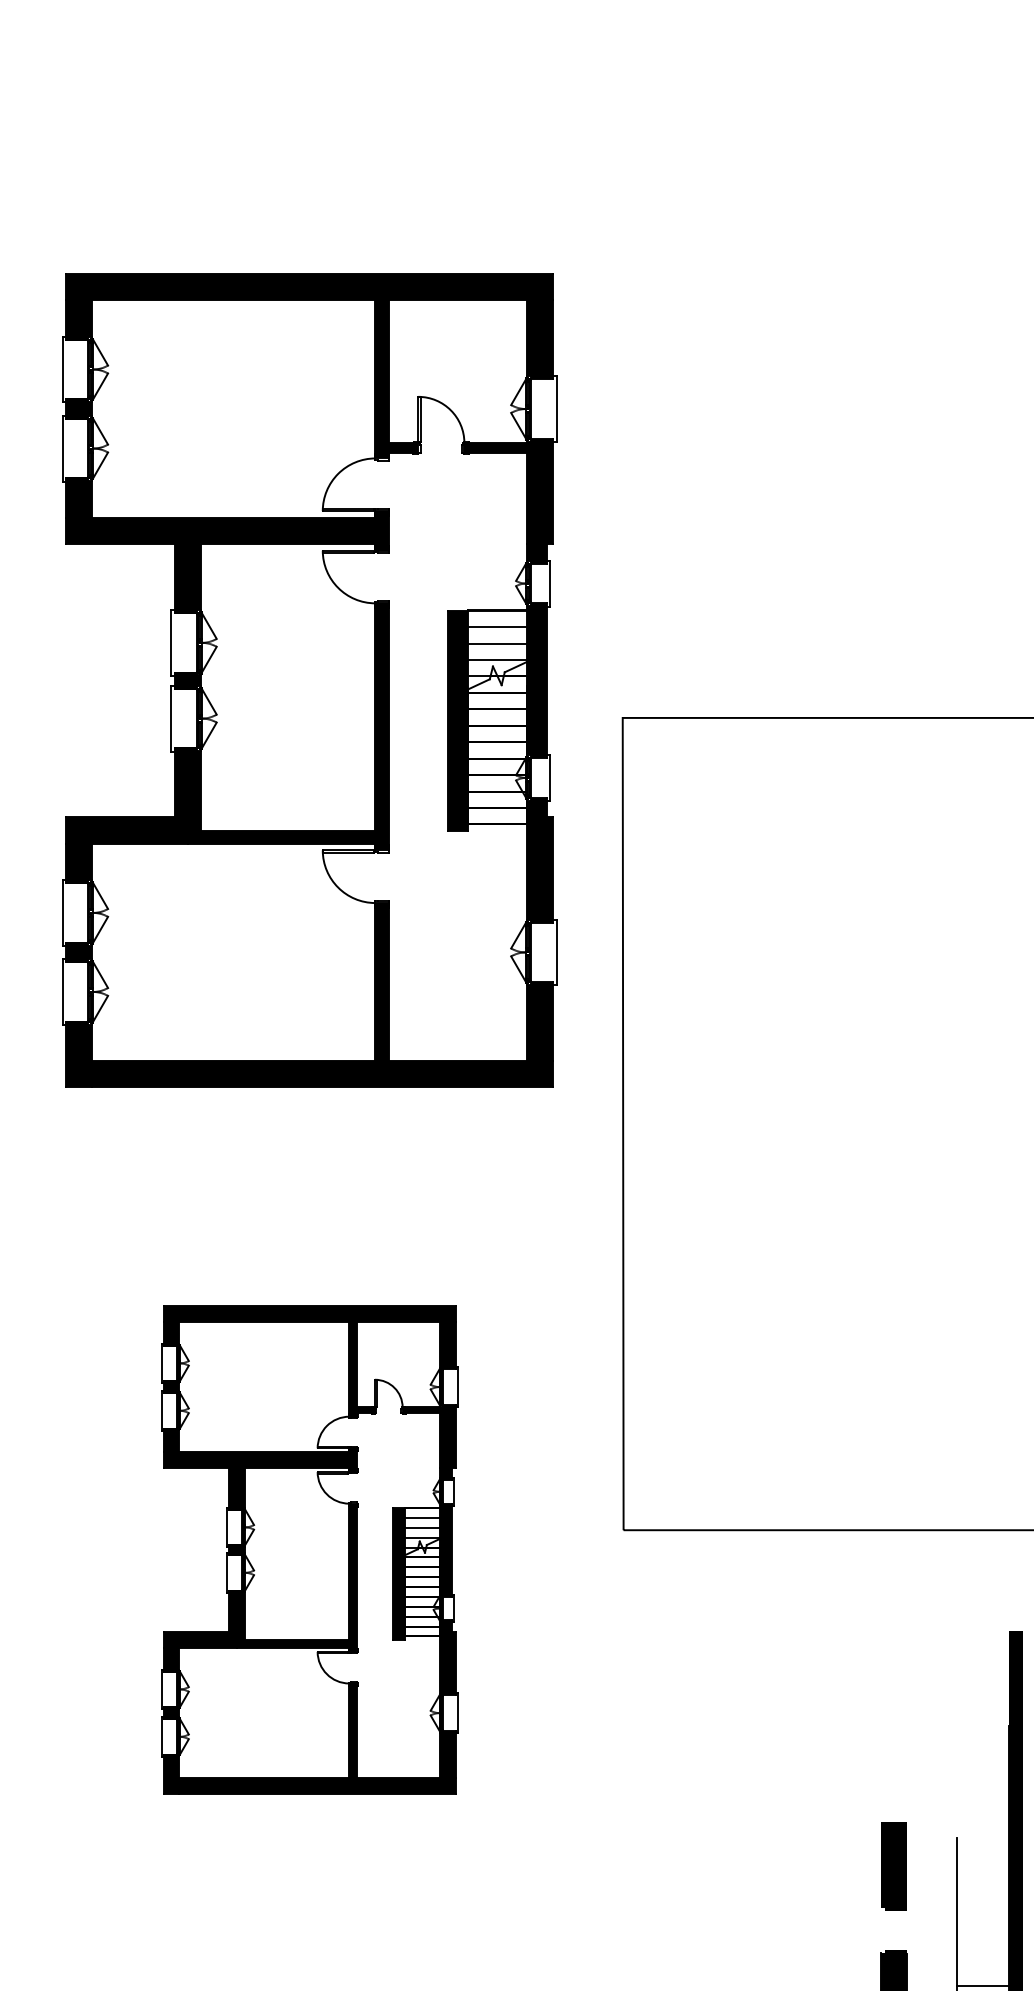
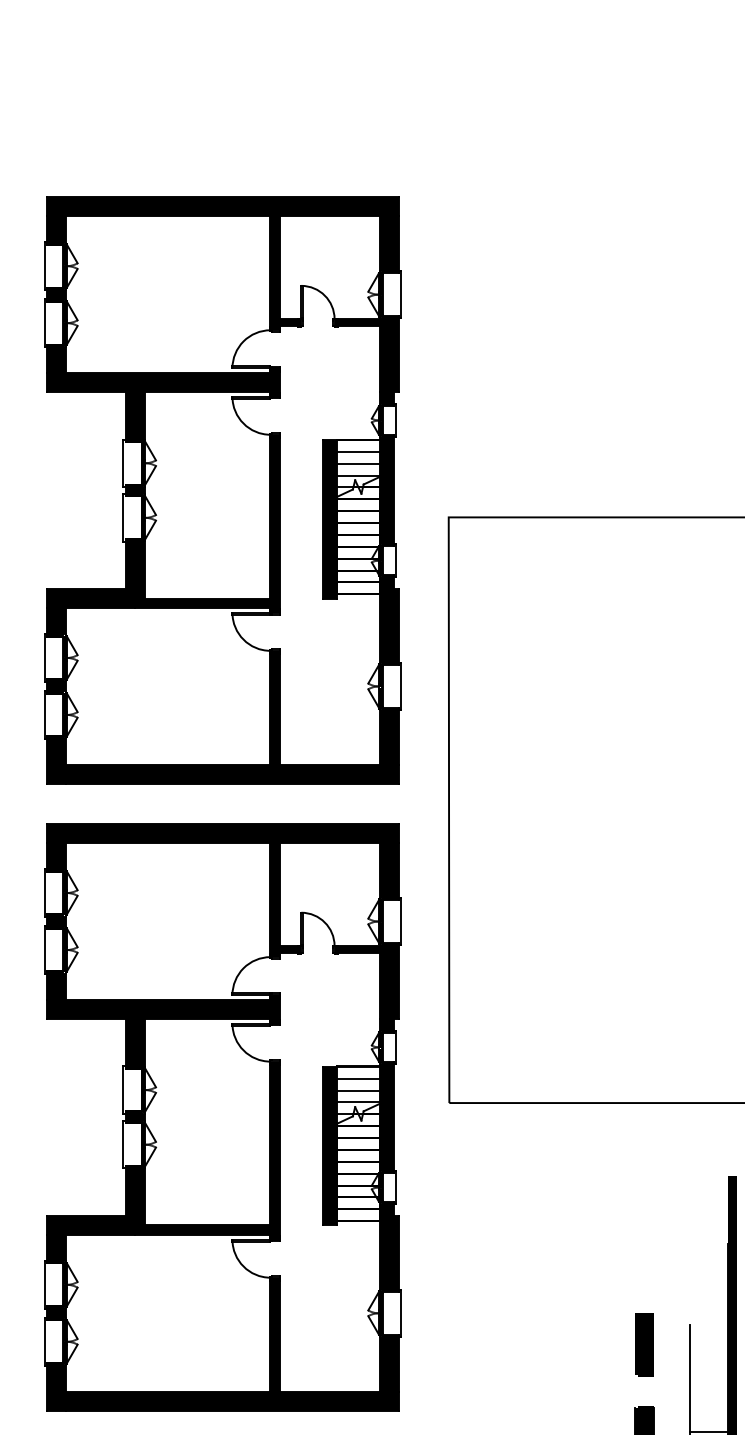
part: (309, 1549) -> (222, 1116), size x1.67

